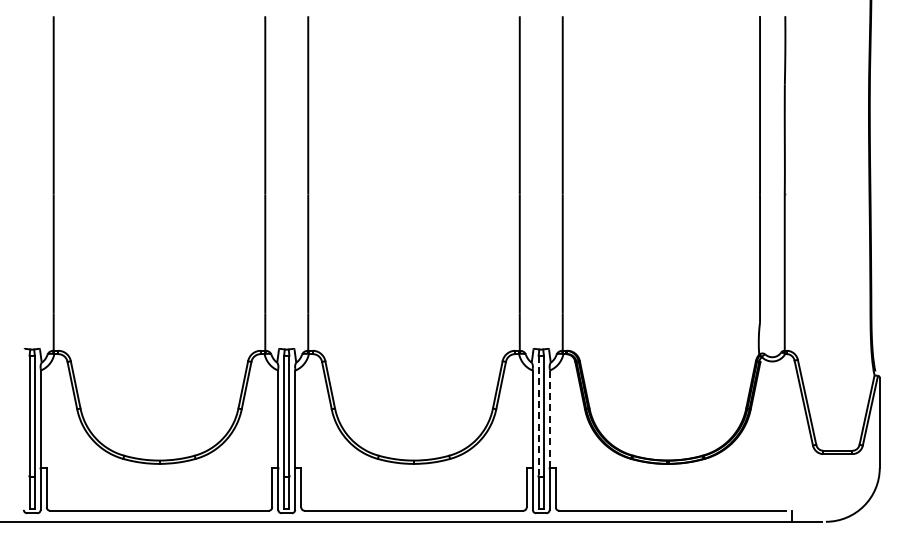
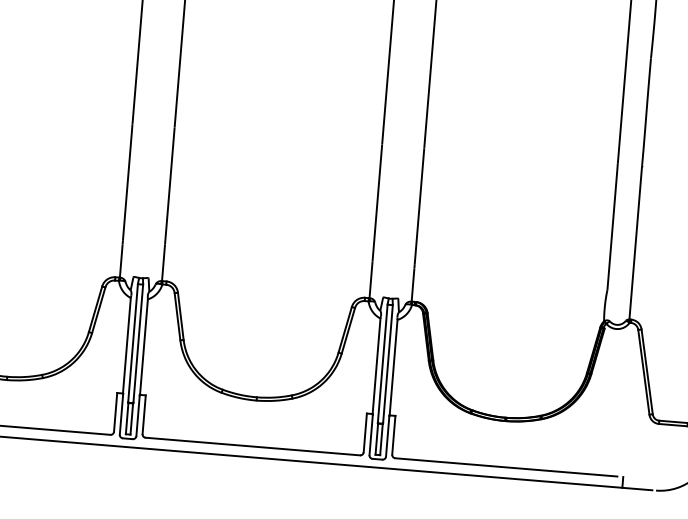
line: (538, 415) -> (382, 363), dashed -> solid
line: (549, 419) -> (393, 367), dashed -> solid

